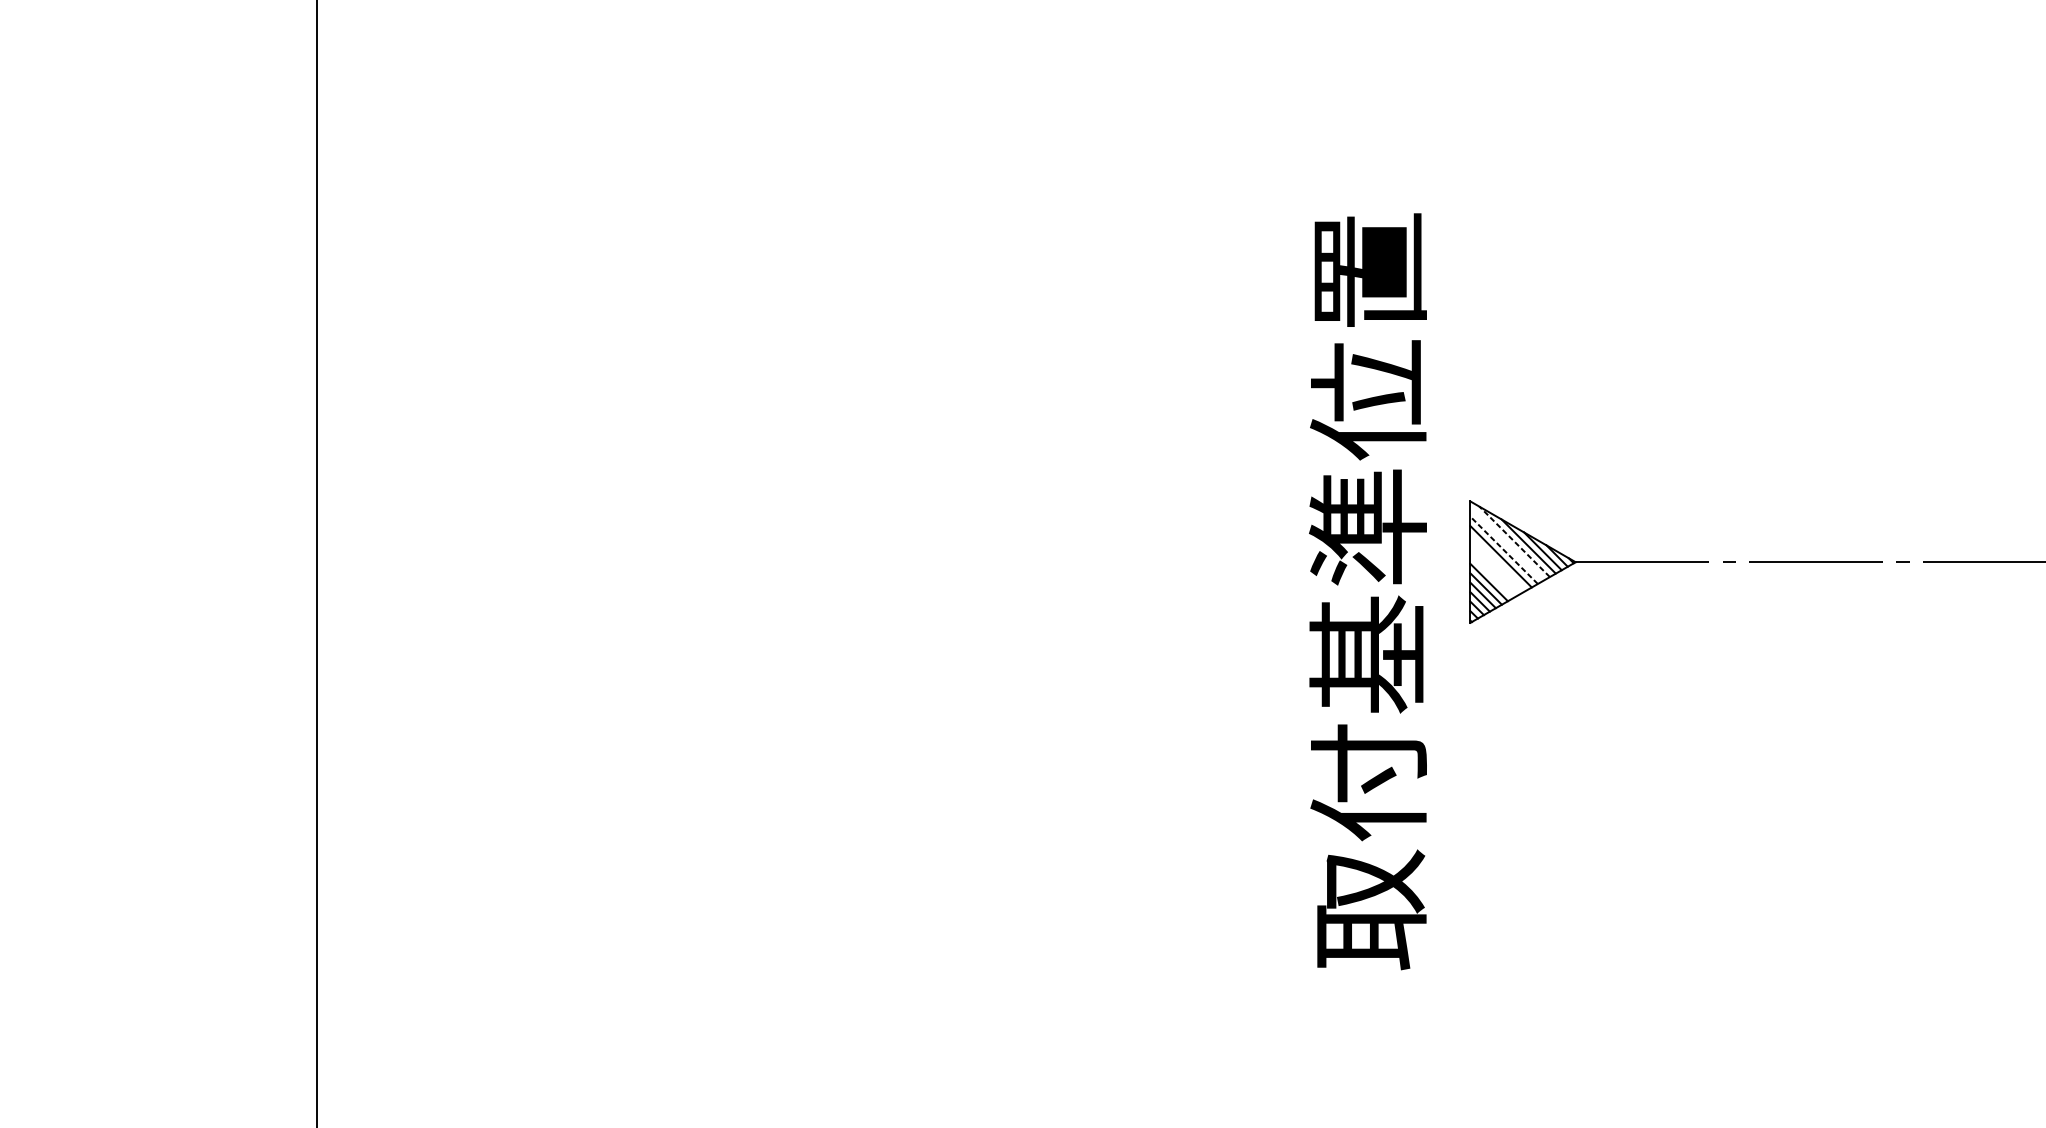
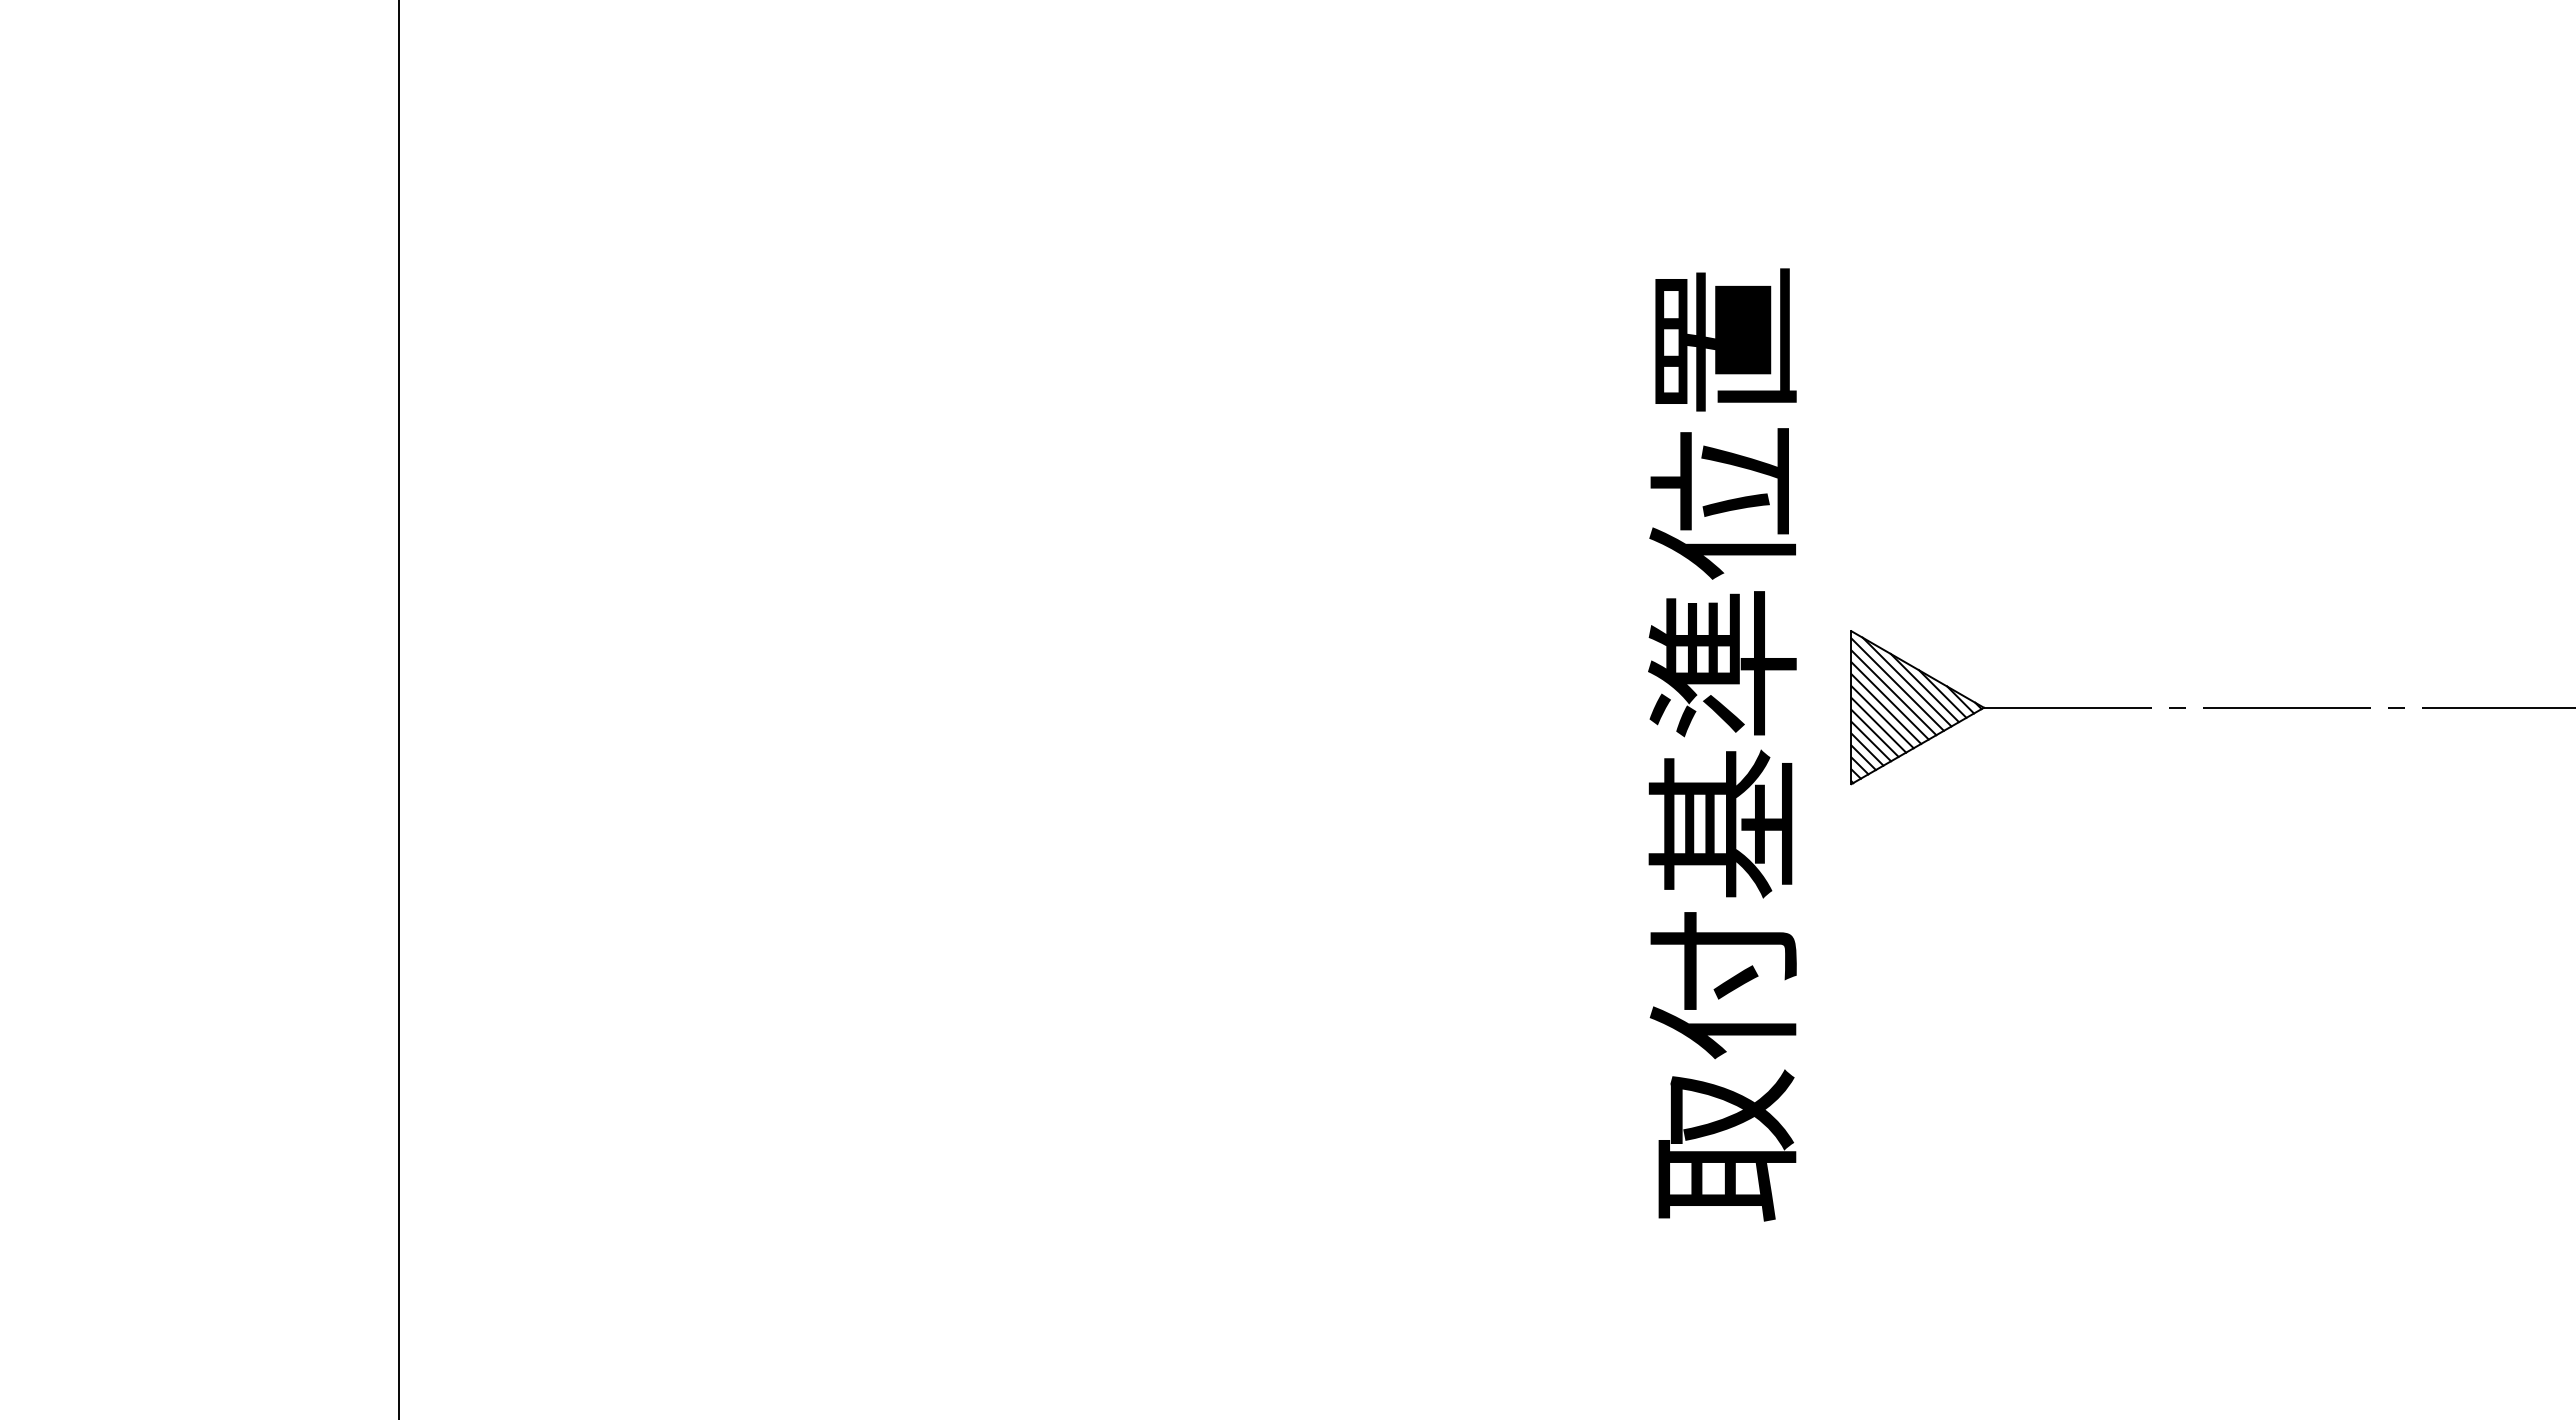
line: (1514, 542) -> (1907, 682), dashed -> solid
line: (1507, 543) -> (1897, 684), added
line: (1503, 550) -> (1893, 692), dashed -> solid
line: (1498, 562) -> (1886, 708), added
line: (1495, 569) -> (1882, 717), added
line: (1491, 575) -> (1878, 724), added

